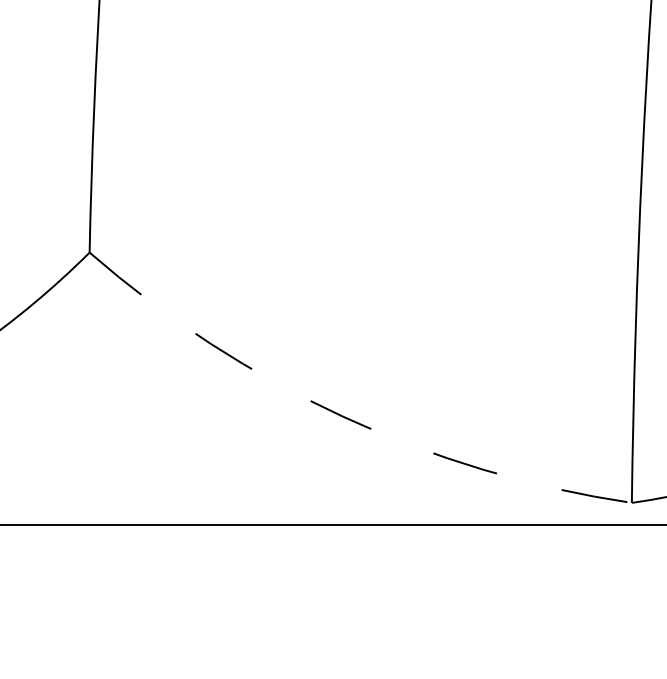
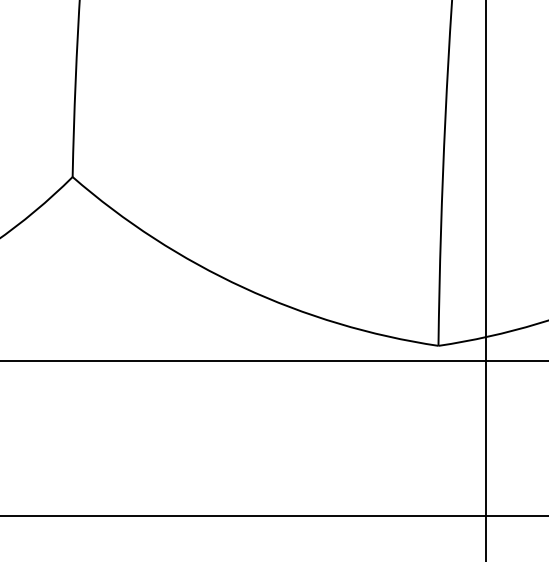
arc: (342, 416) -> (243, 287), dashed -> solid

